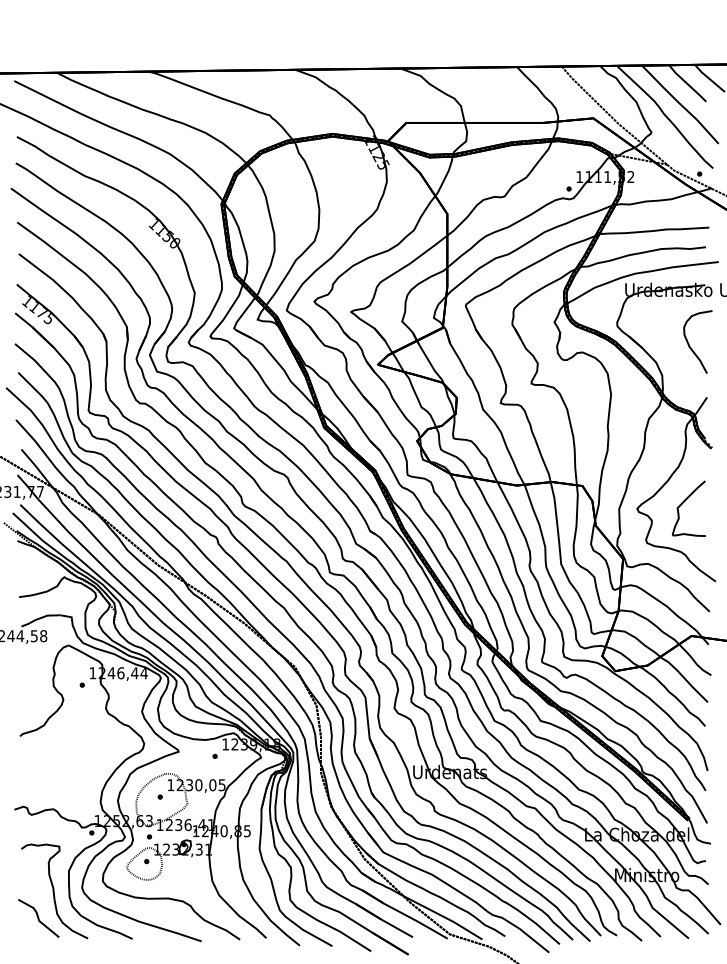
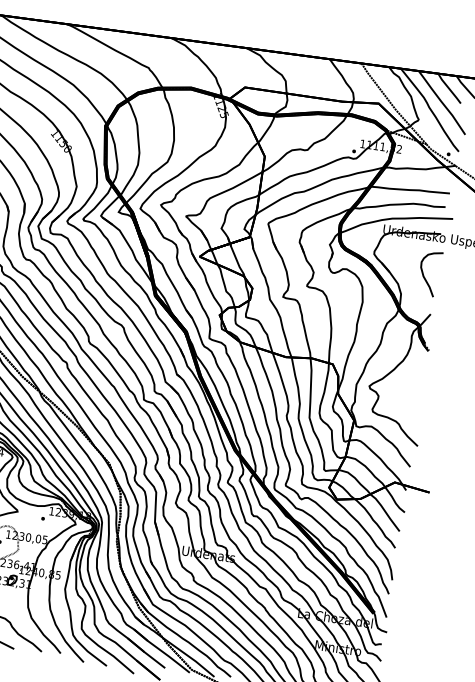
curve: (683, 503) -> (402, 387), removed

